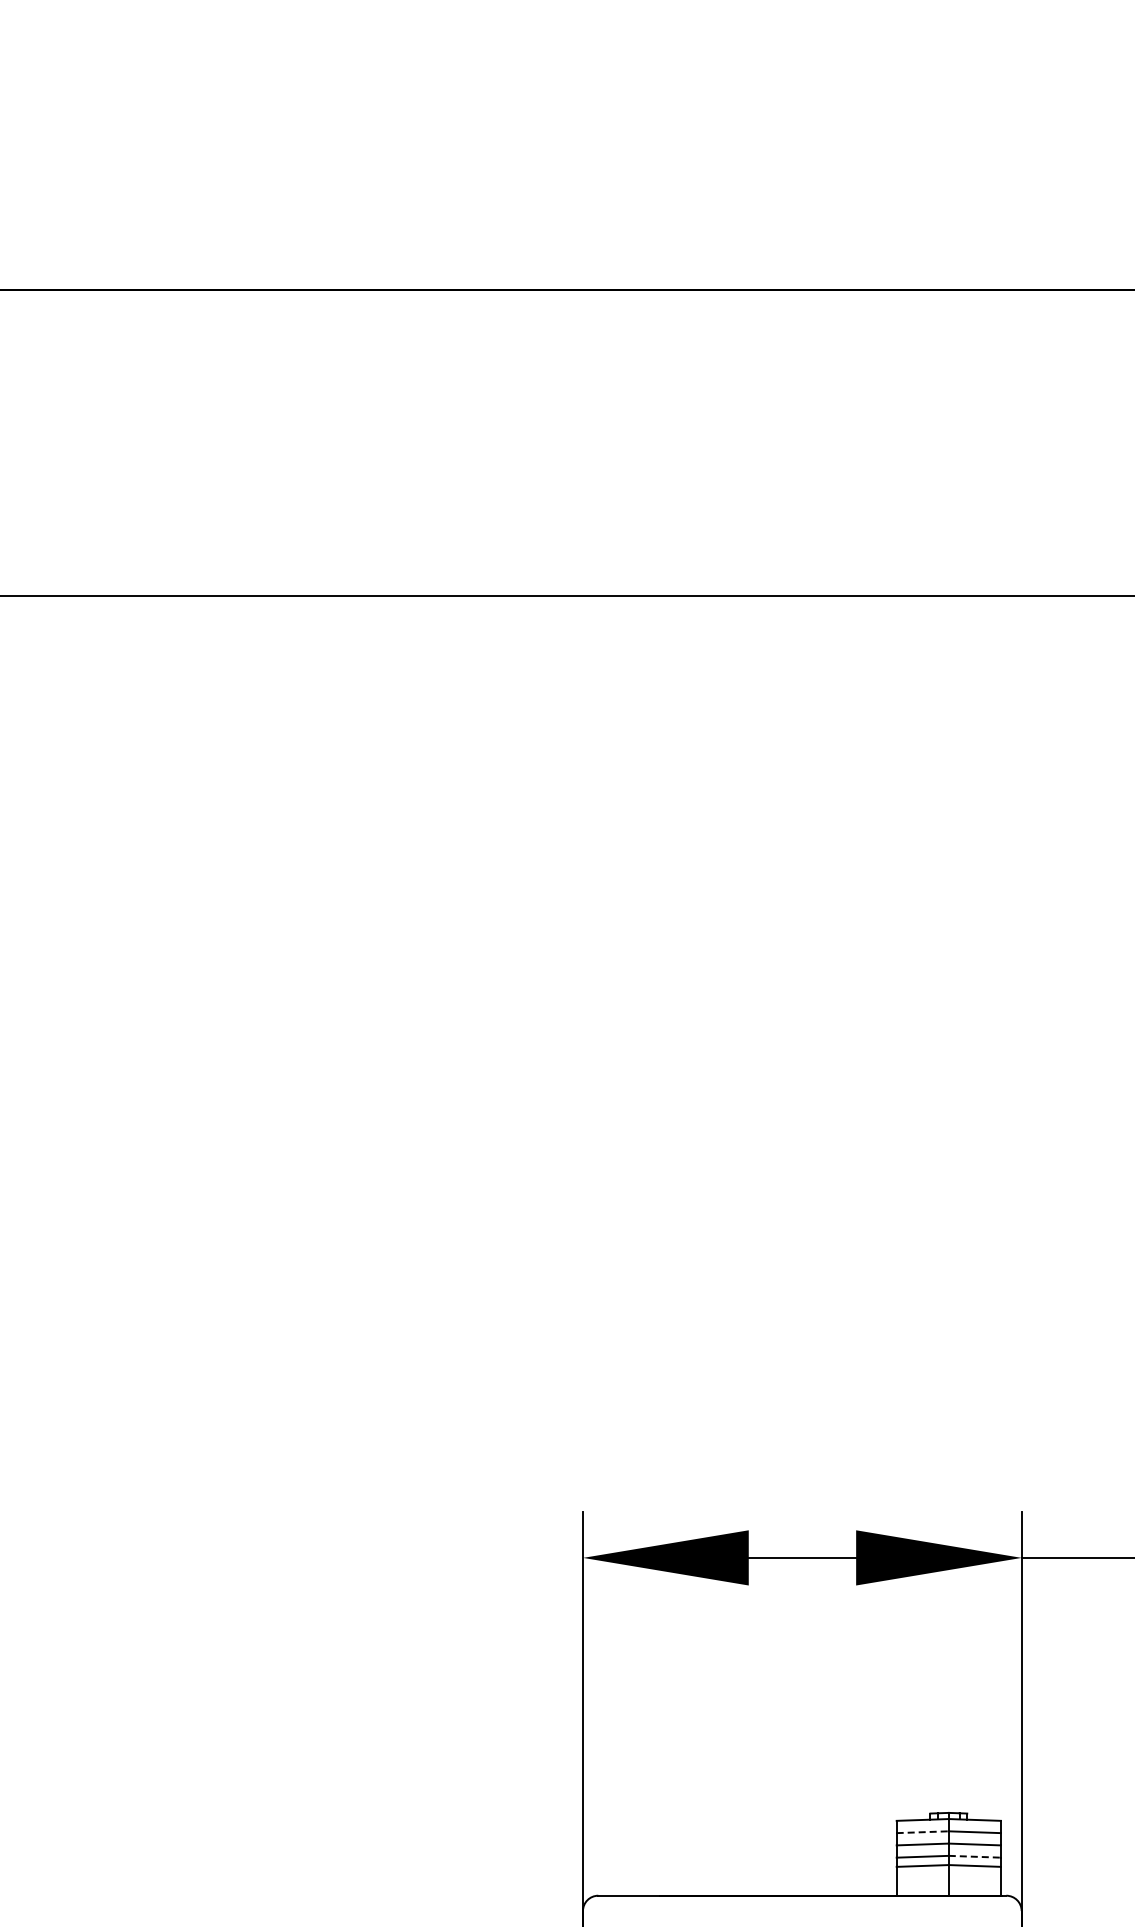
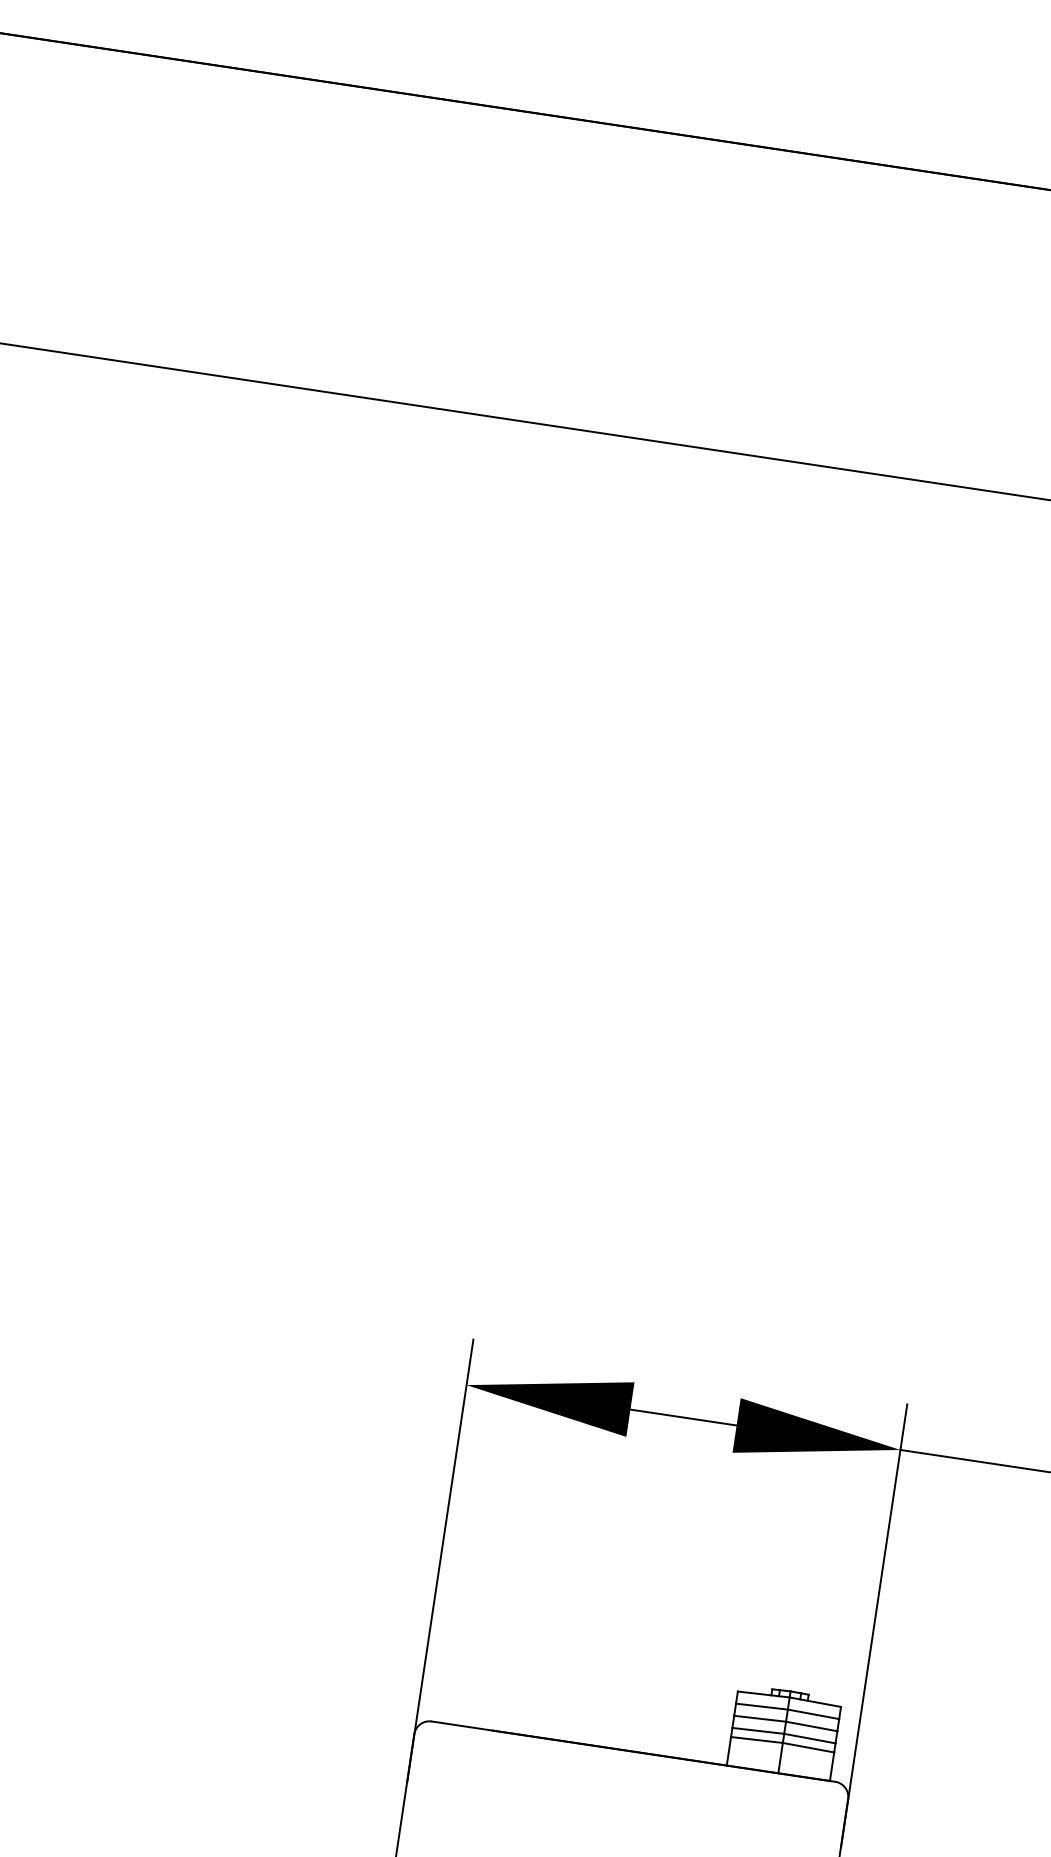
line: (923, 1832) -> (762, 1707), dashed -> solid
line: (975, 1856) -> (810, 1738), dashed -> solid

